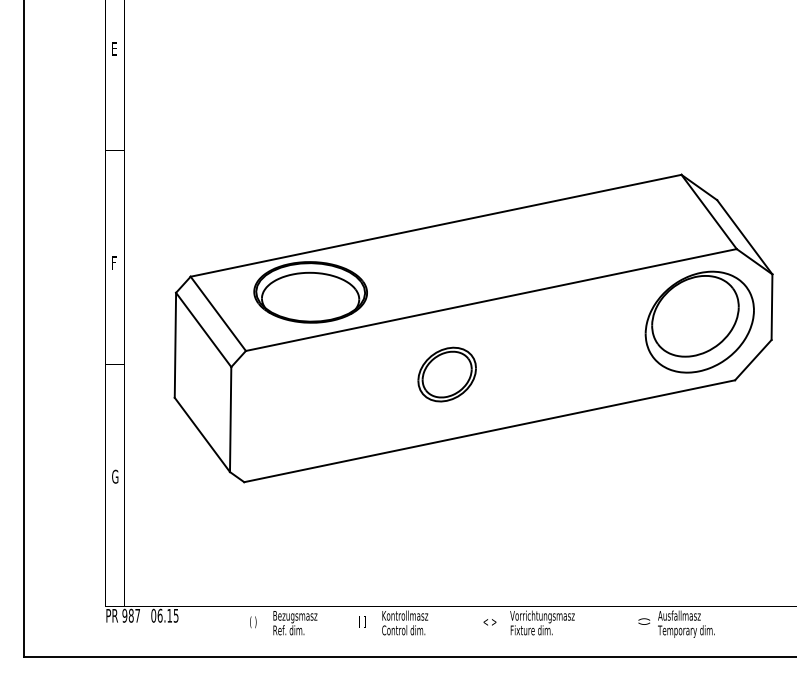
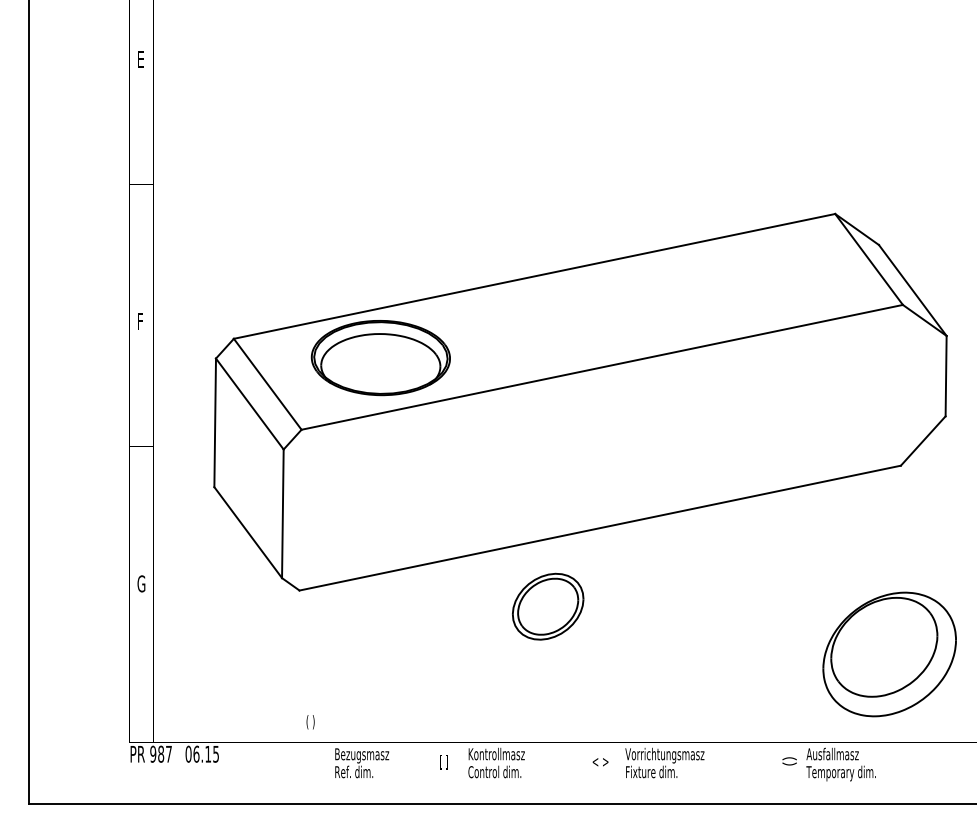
part: (699, 322) -> (889, 654), moved
part: (447, 374) -> (548, 606), moved
text: (253, 622) -> (310, 722), moved

